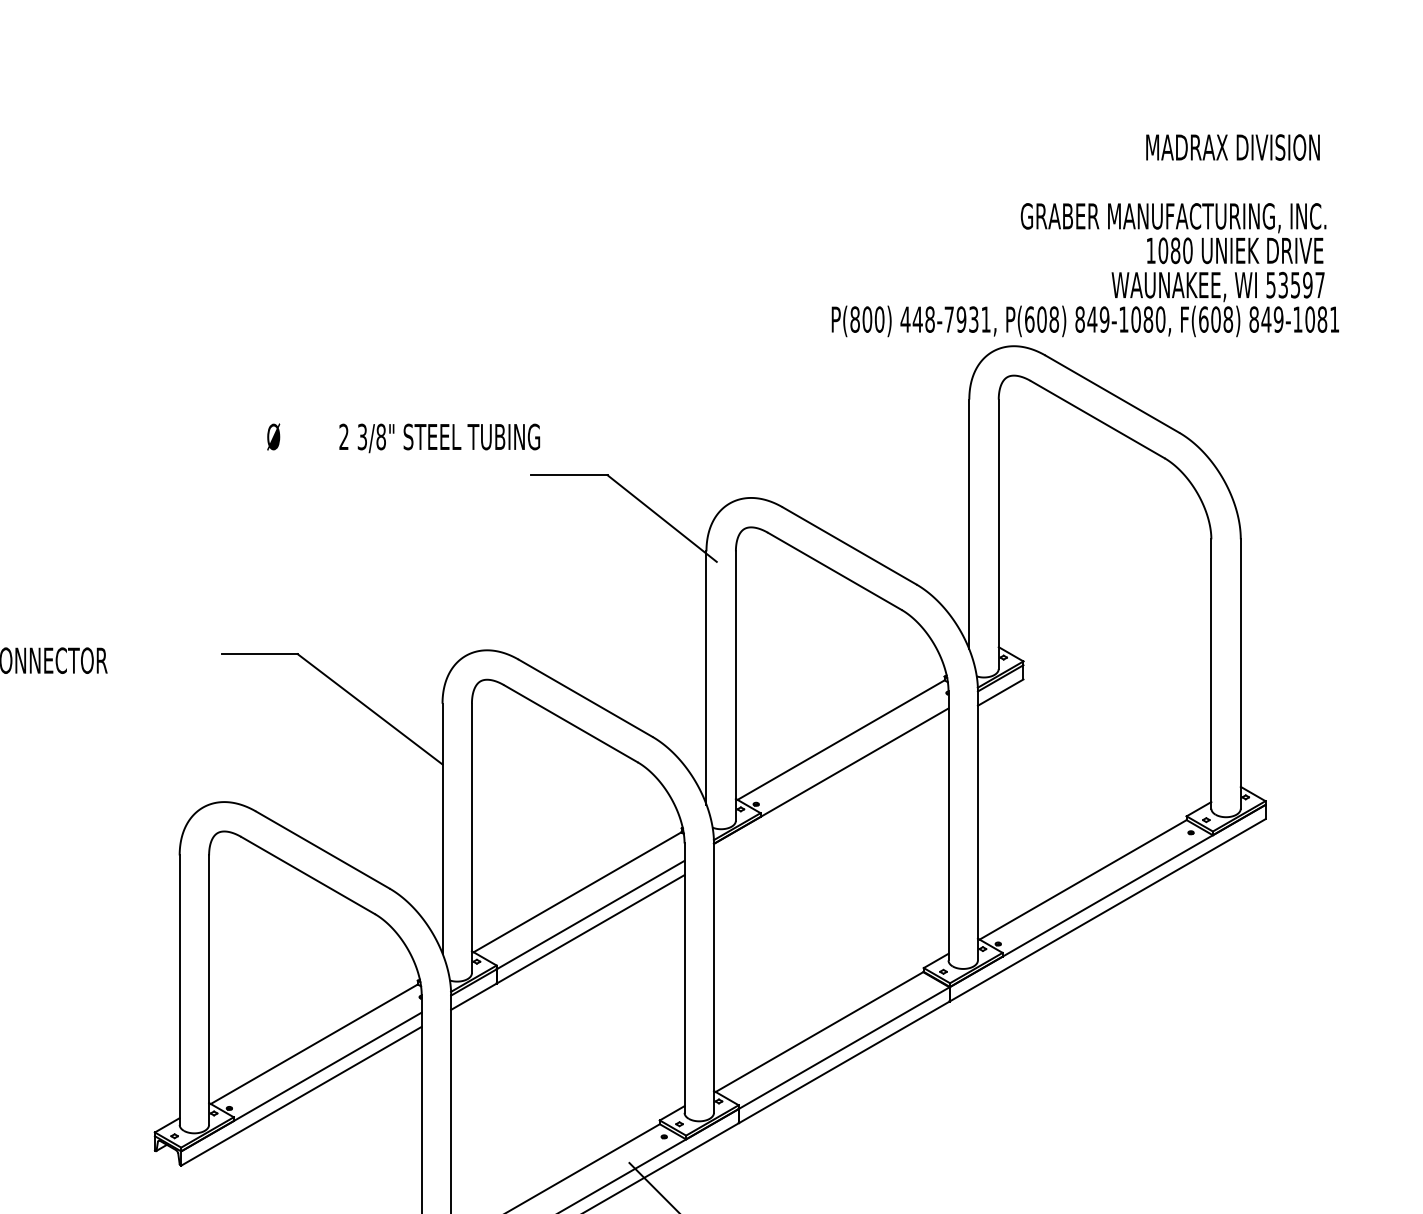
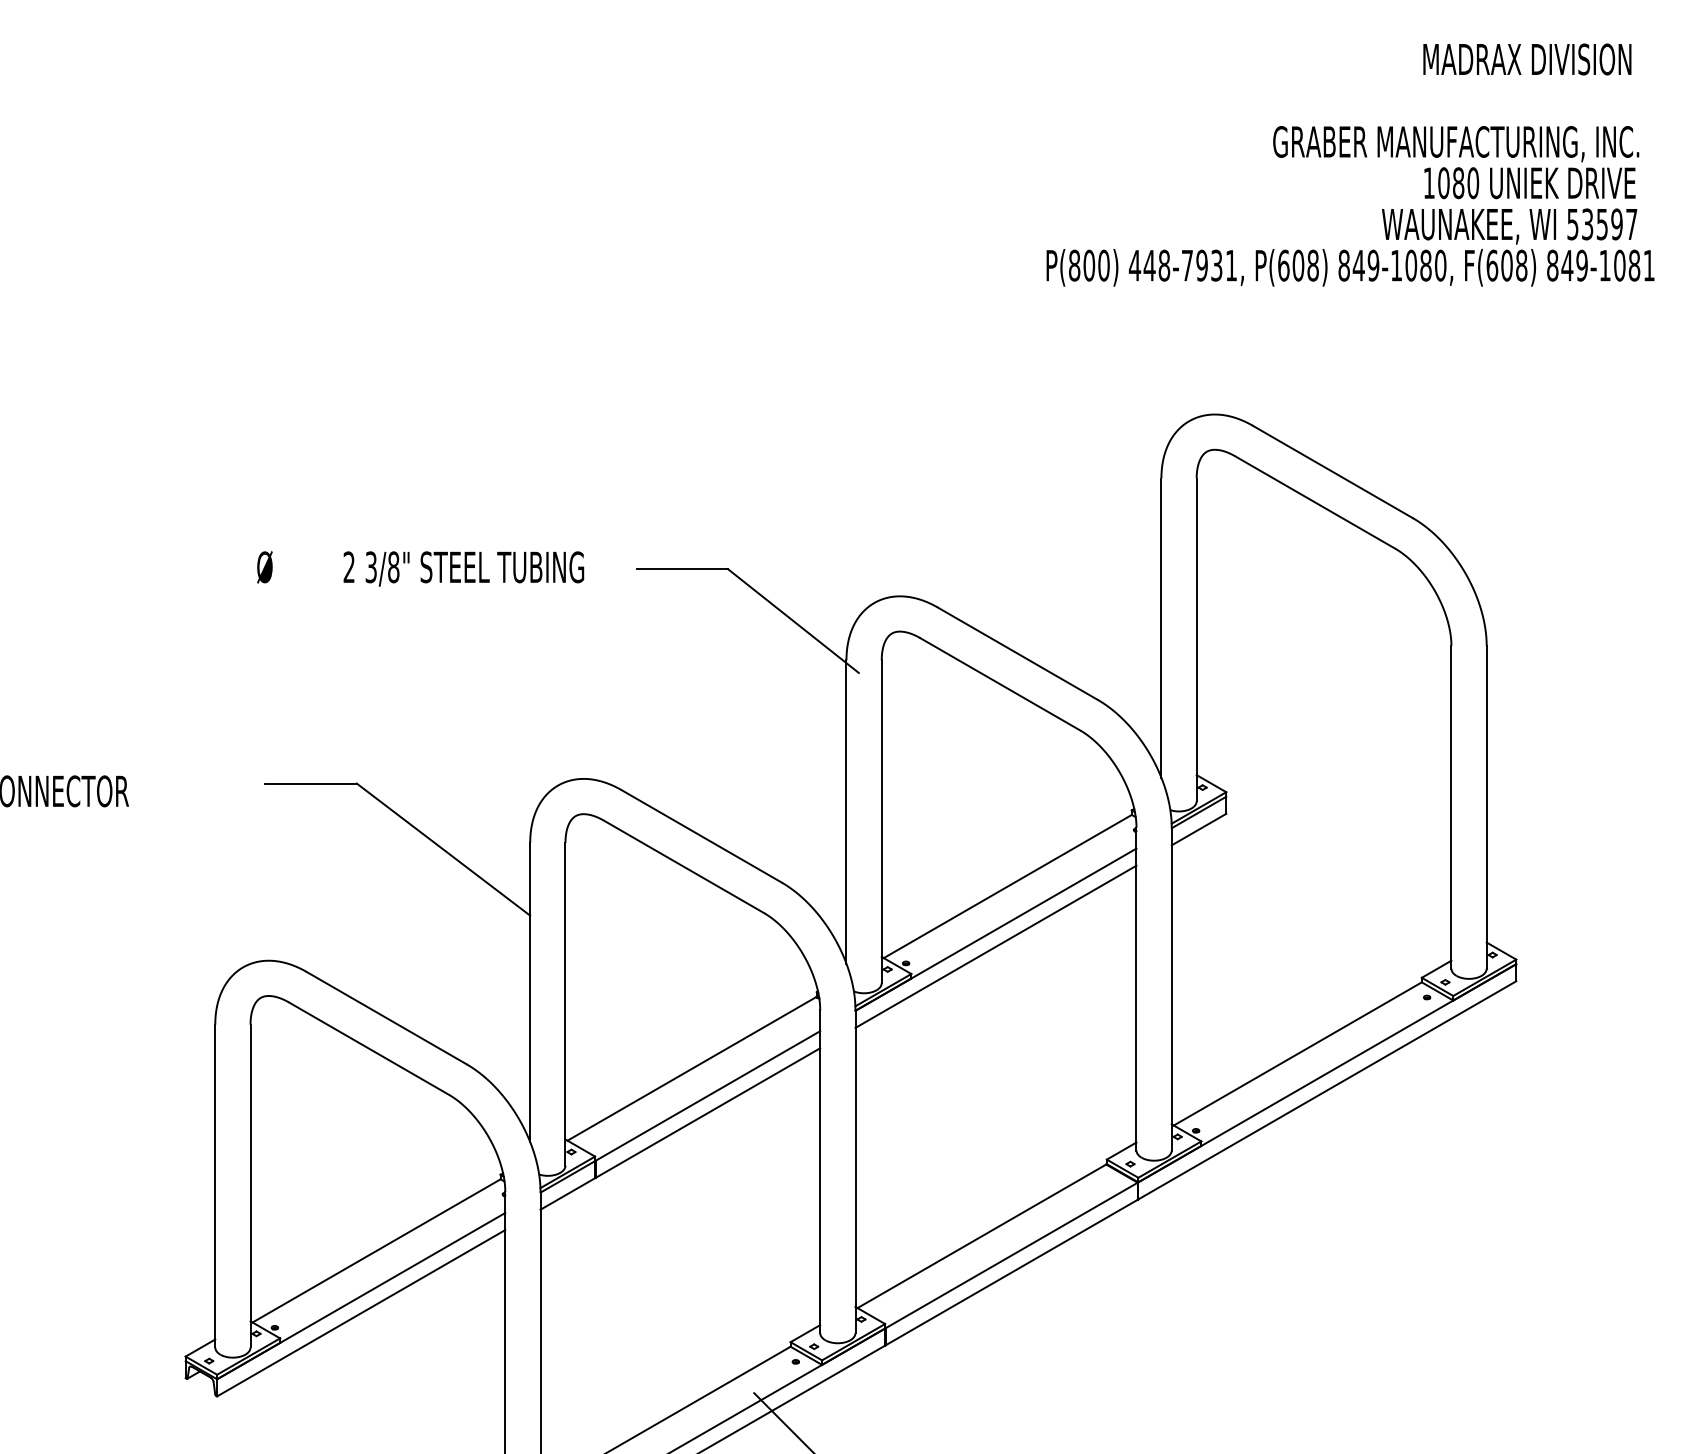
text: (1085, 235) -> (1350, 164), moved
text: (403, 437) -> (420, 568), moved
line: (830, 790) -> (995, 946), added

